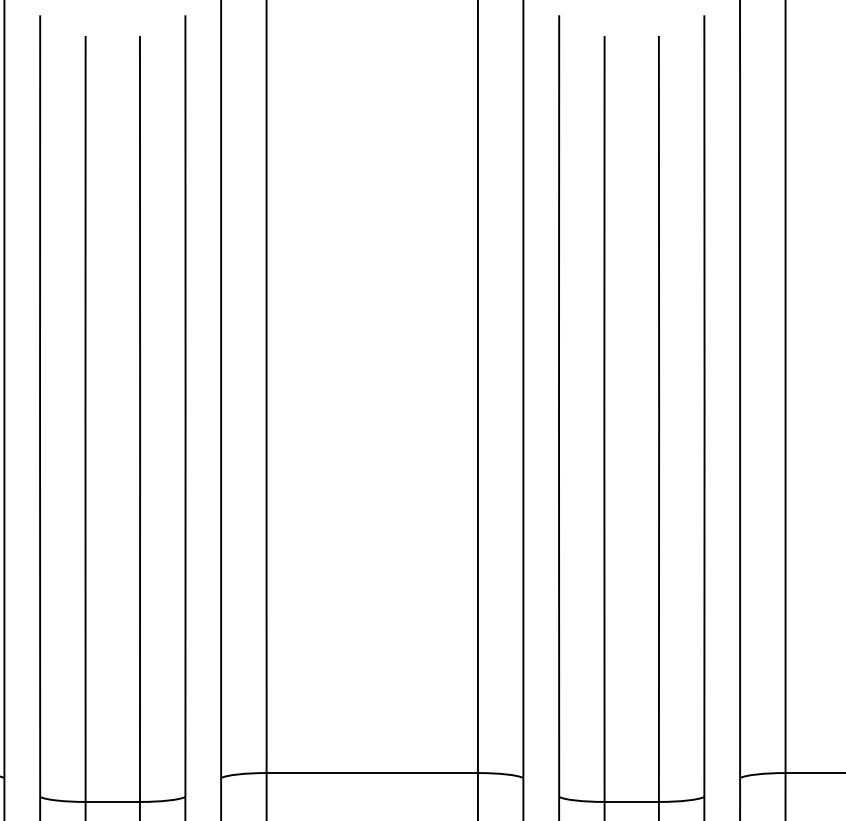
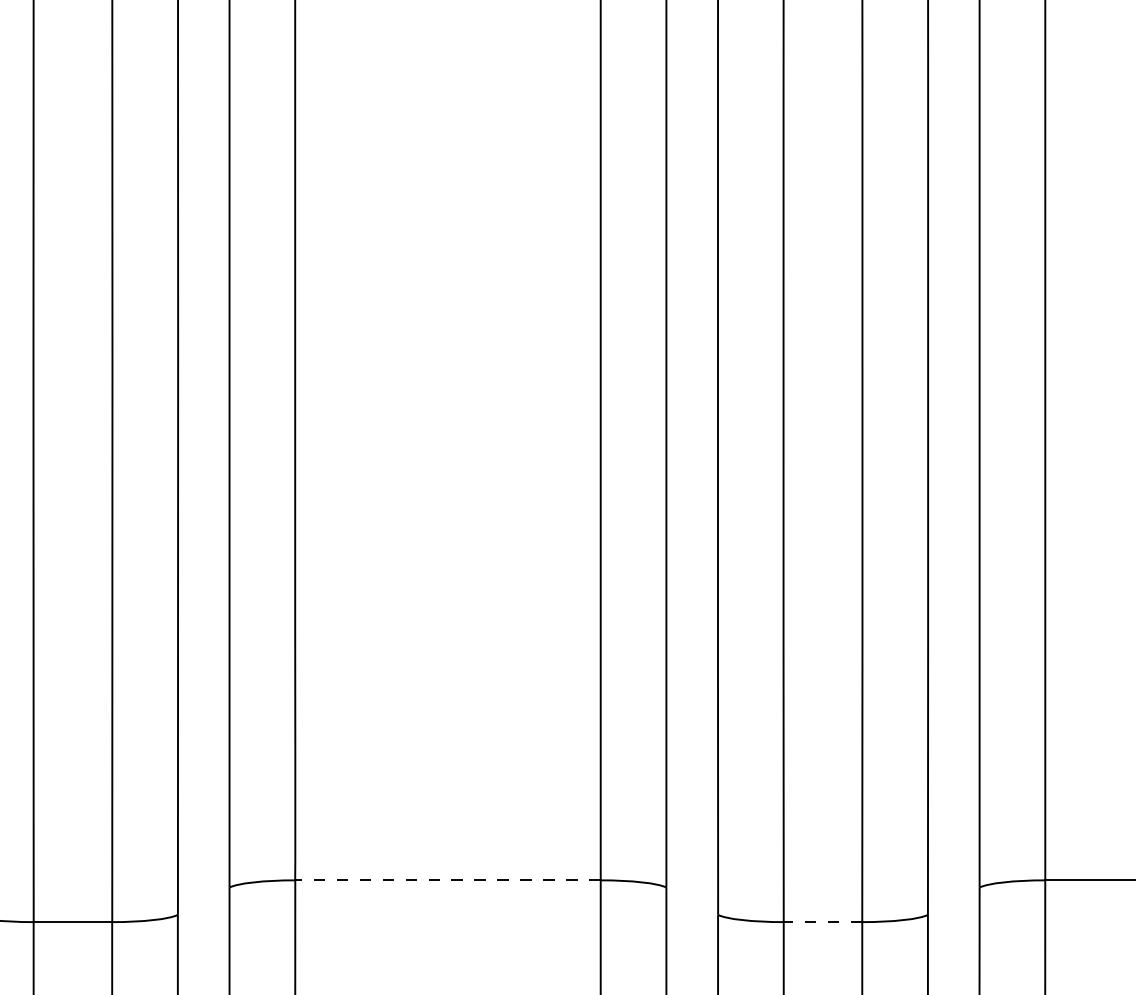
line: (372, 773) -> (448, 880), solid -> dashed
line: (631, 801) -> (822, 921), solid -> dashed

